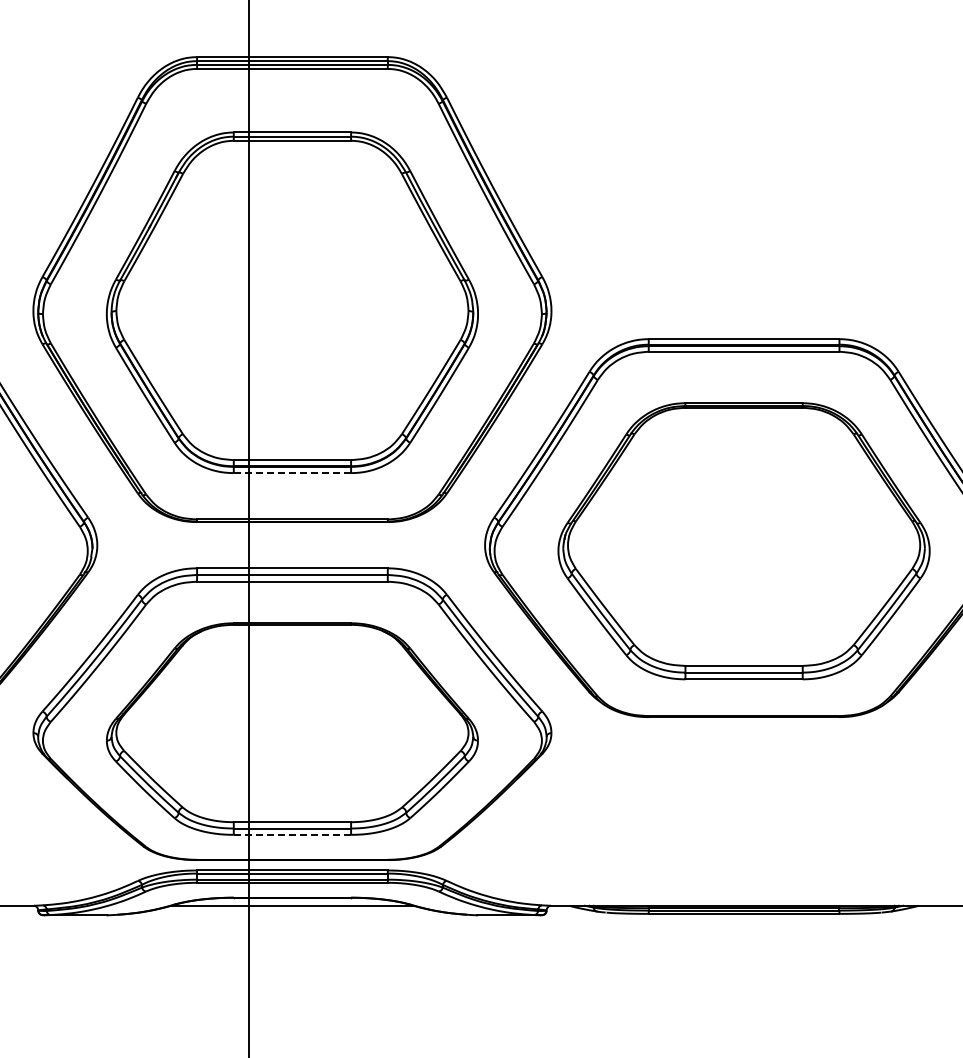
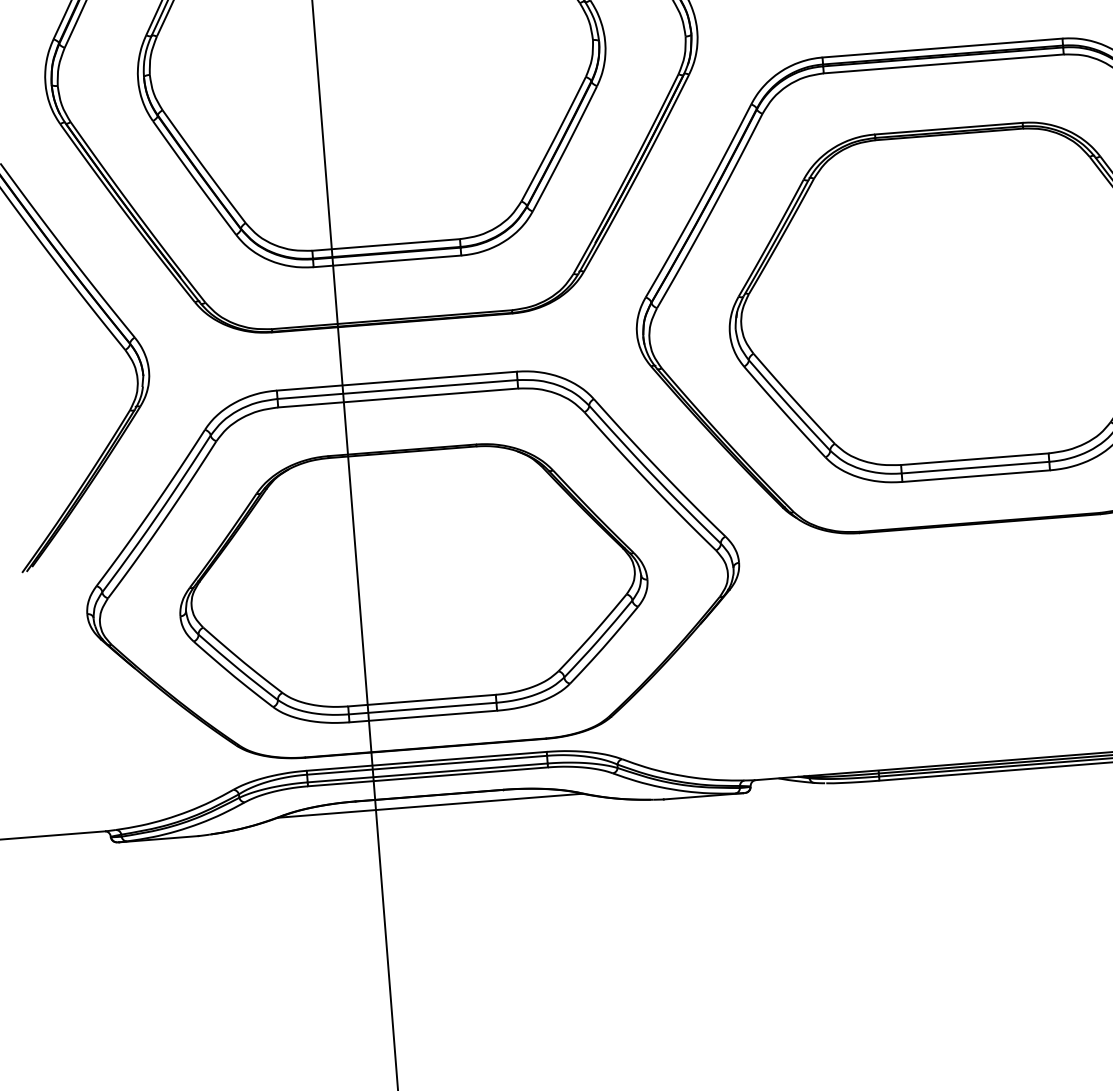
line: (292, 473) -> (387, 261), dashed -> solid
line: (292, 834) -> (423, 716), dashed -> solid

